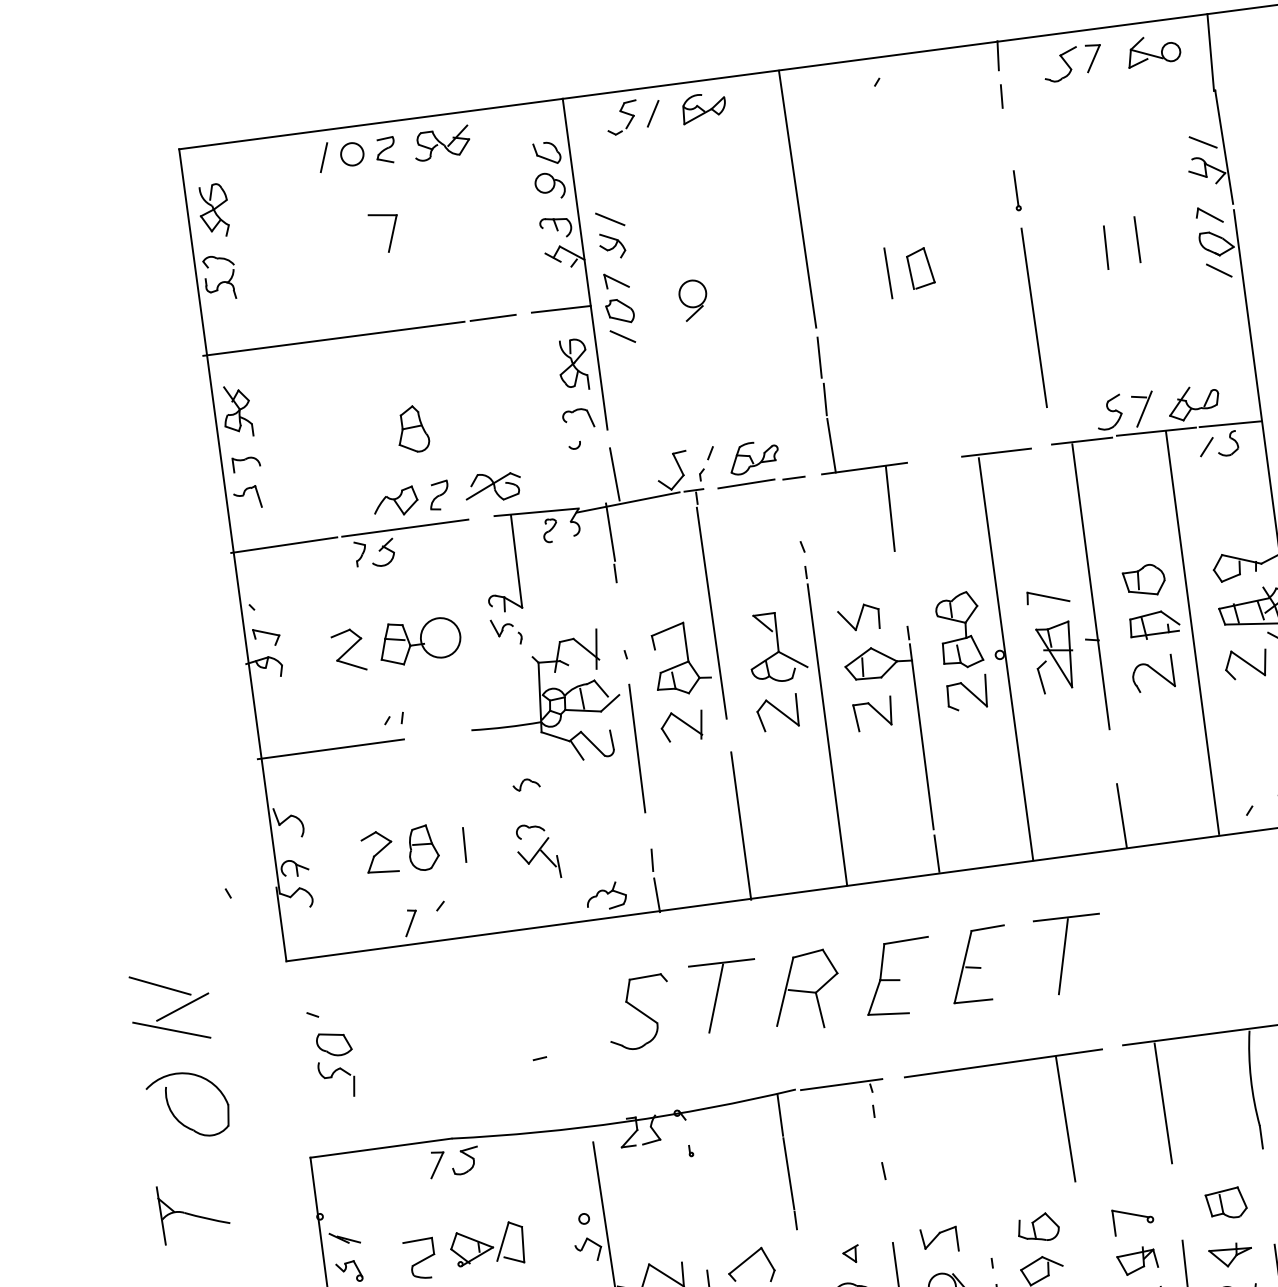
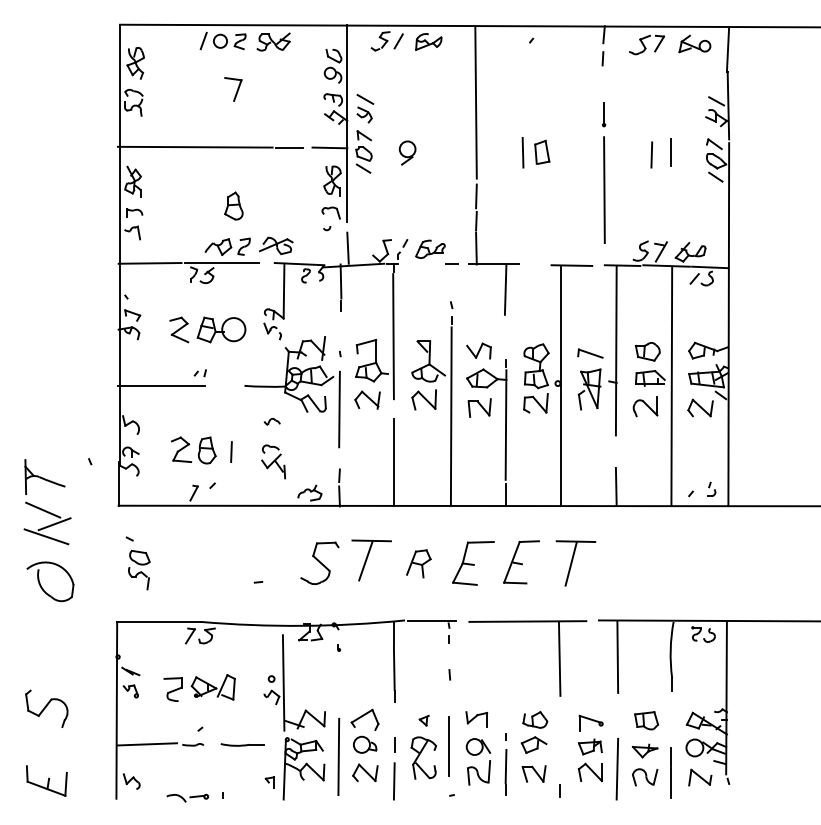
line: (745, 482) -> (423, 263), removed
part: (805, 990) -> (418, 563), size x0.6
part: (192, 1210) -> (44, 476), moved

